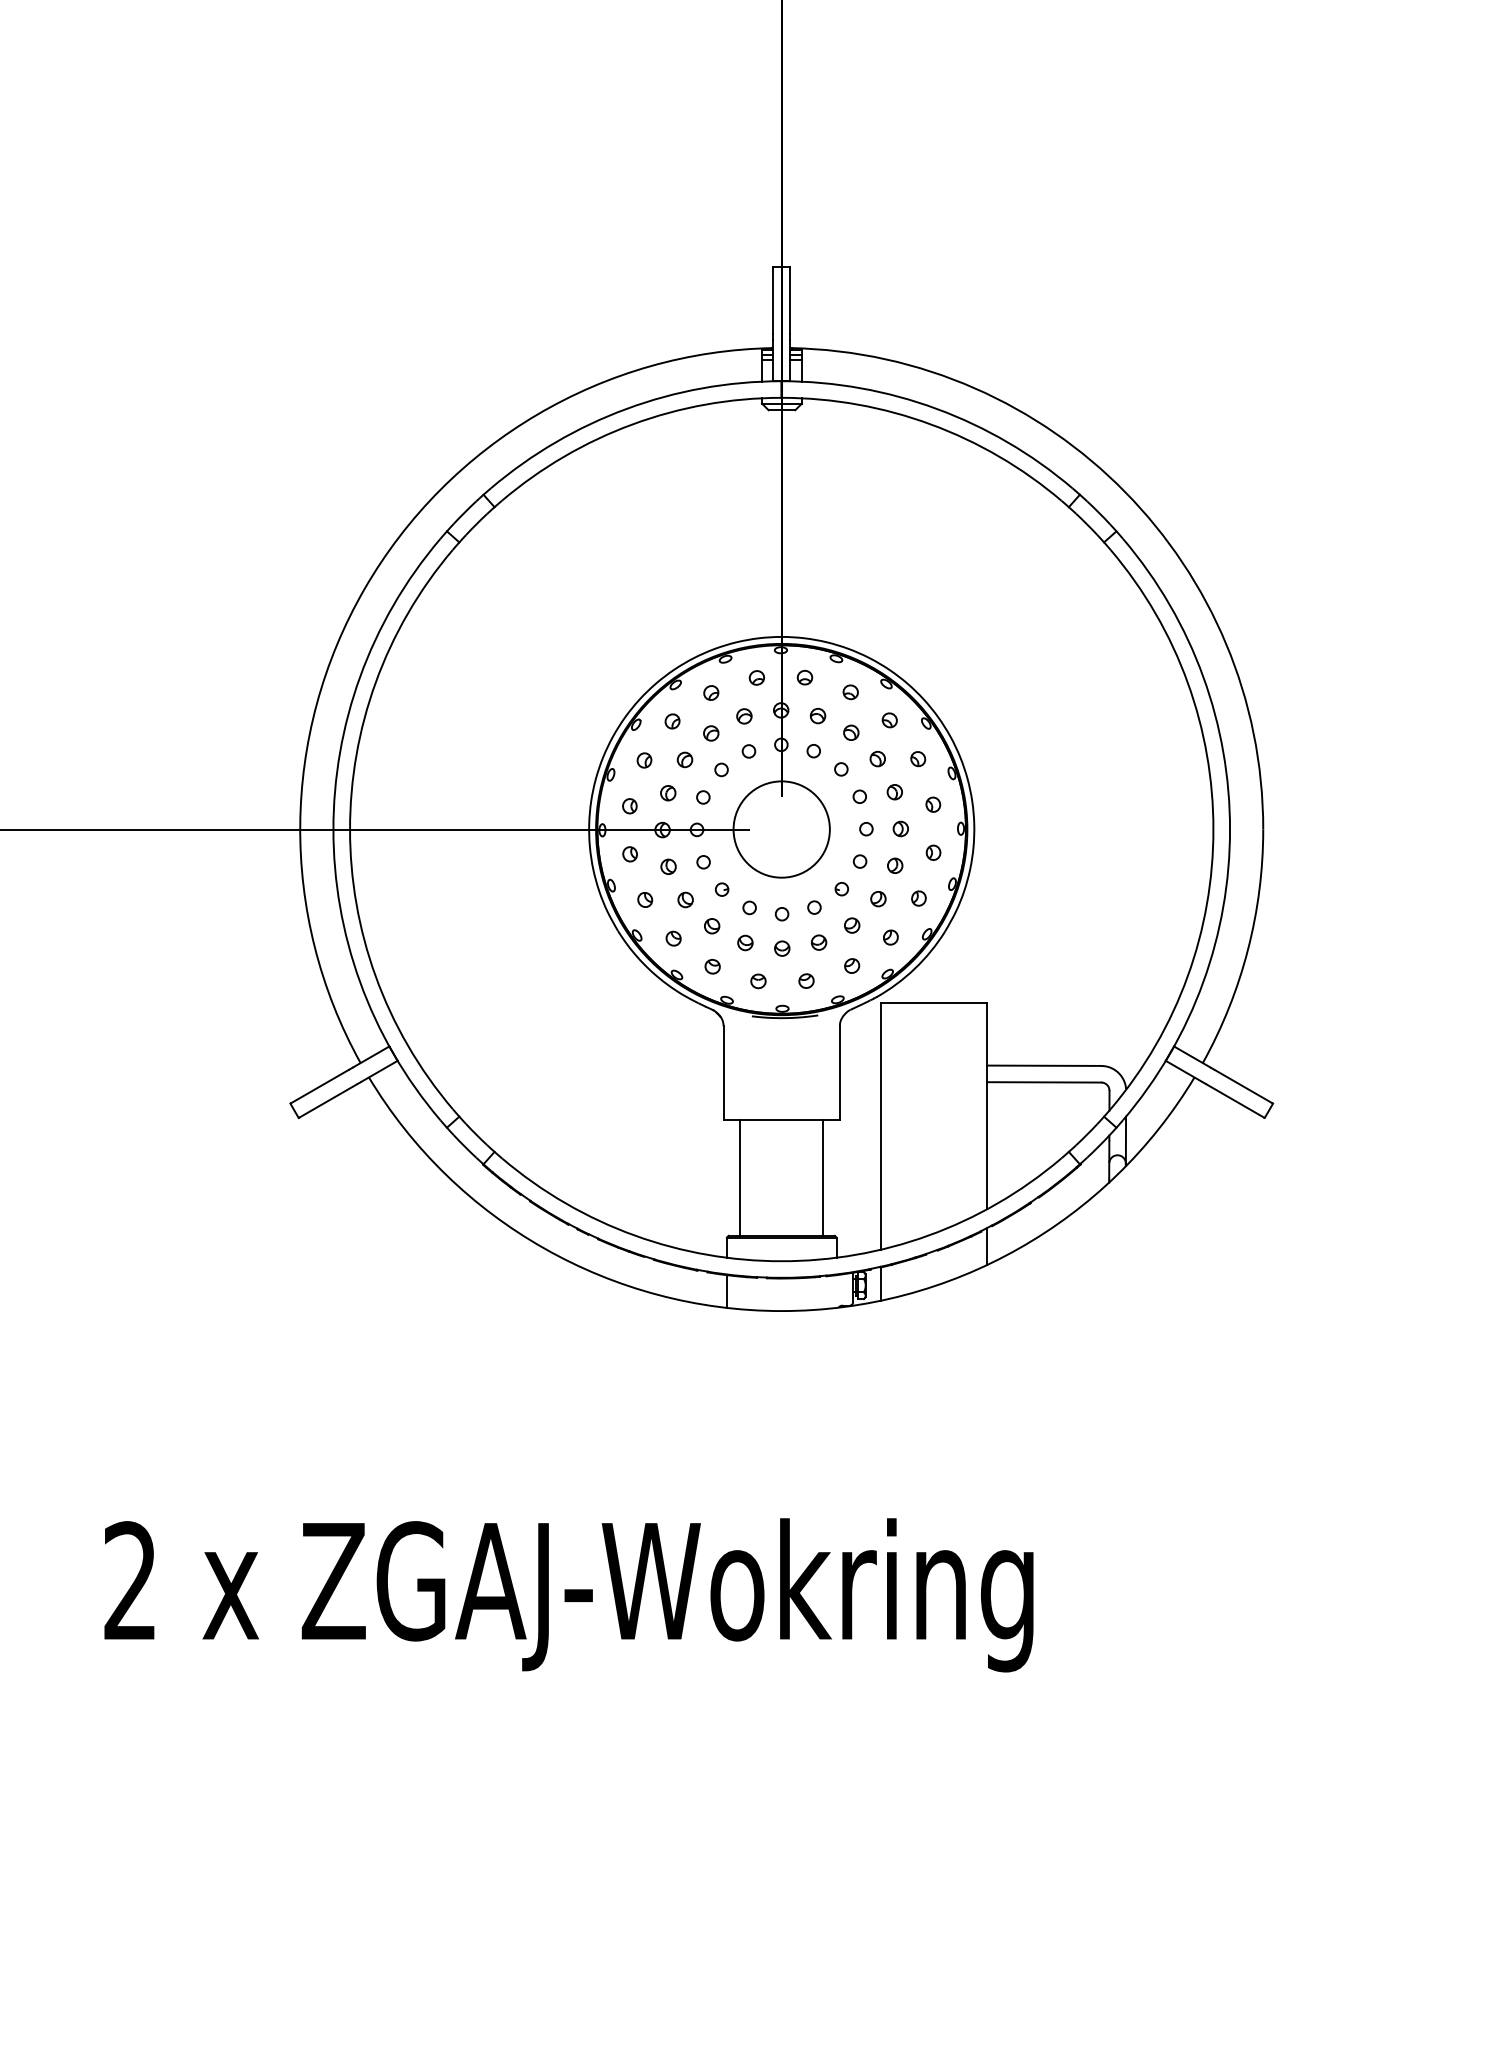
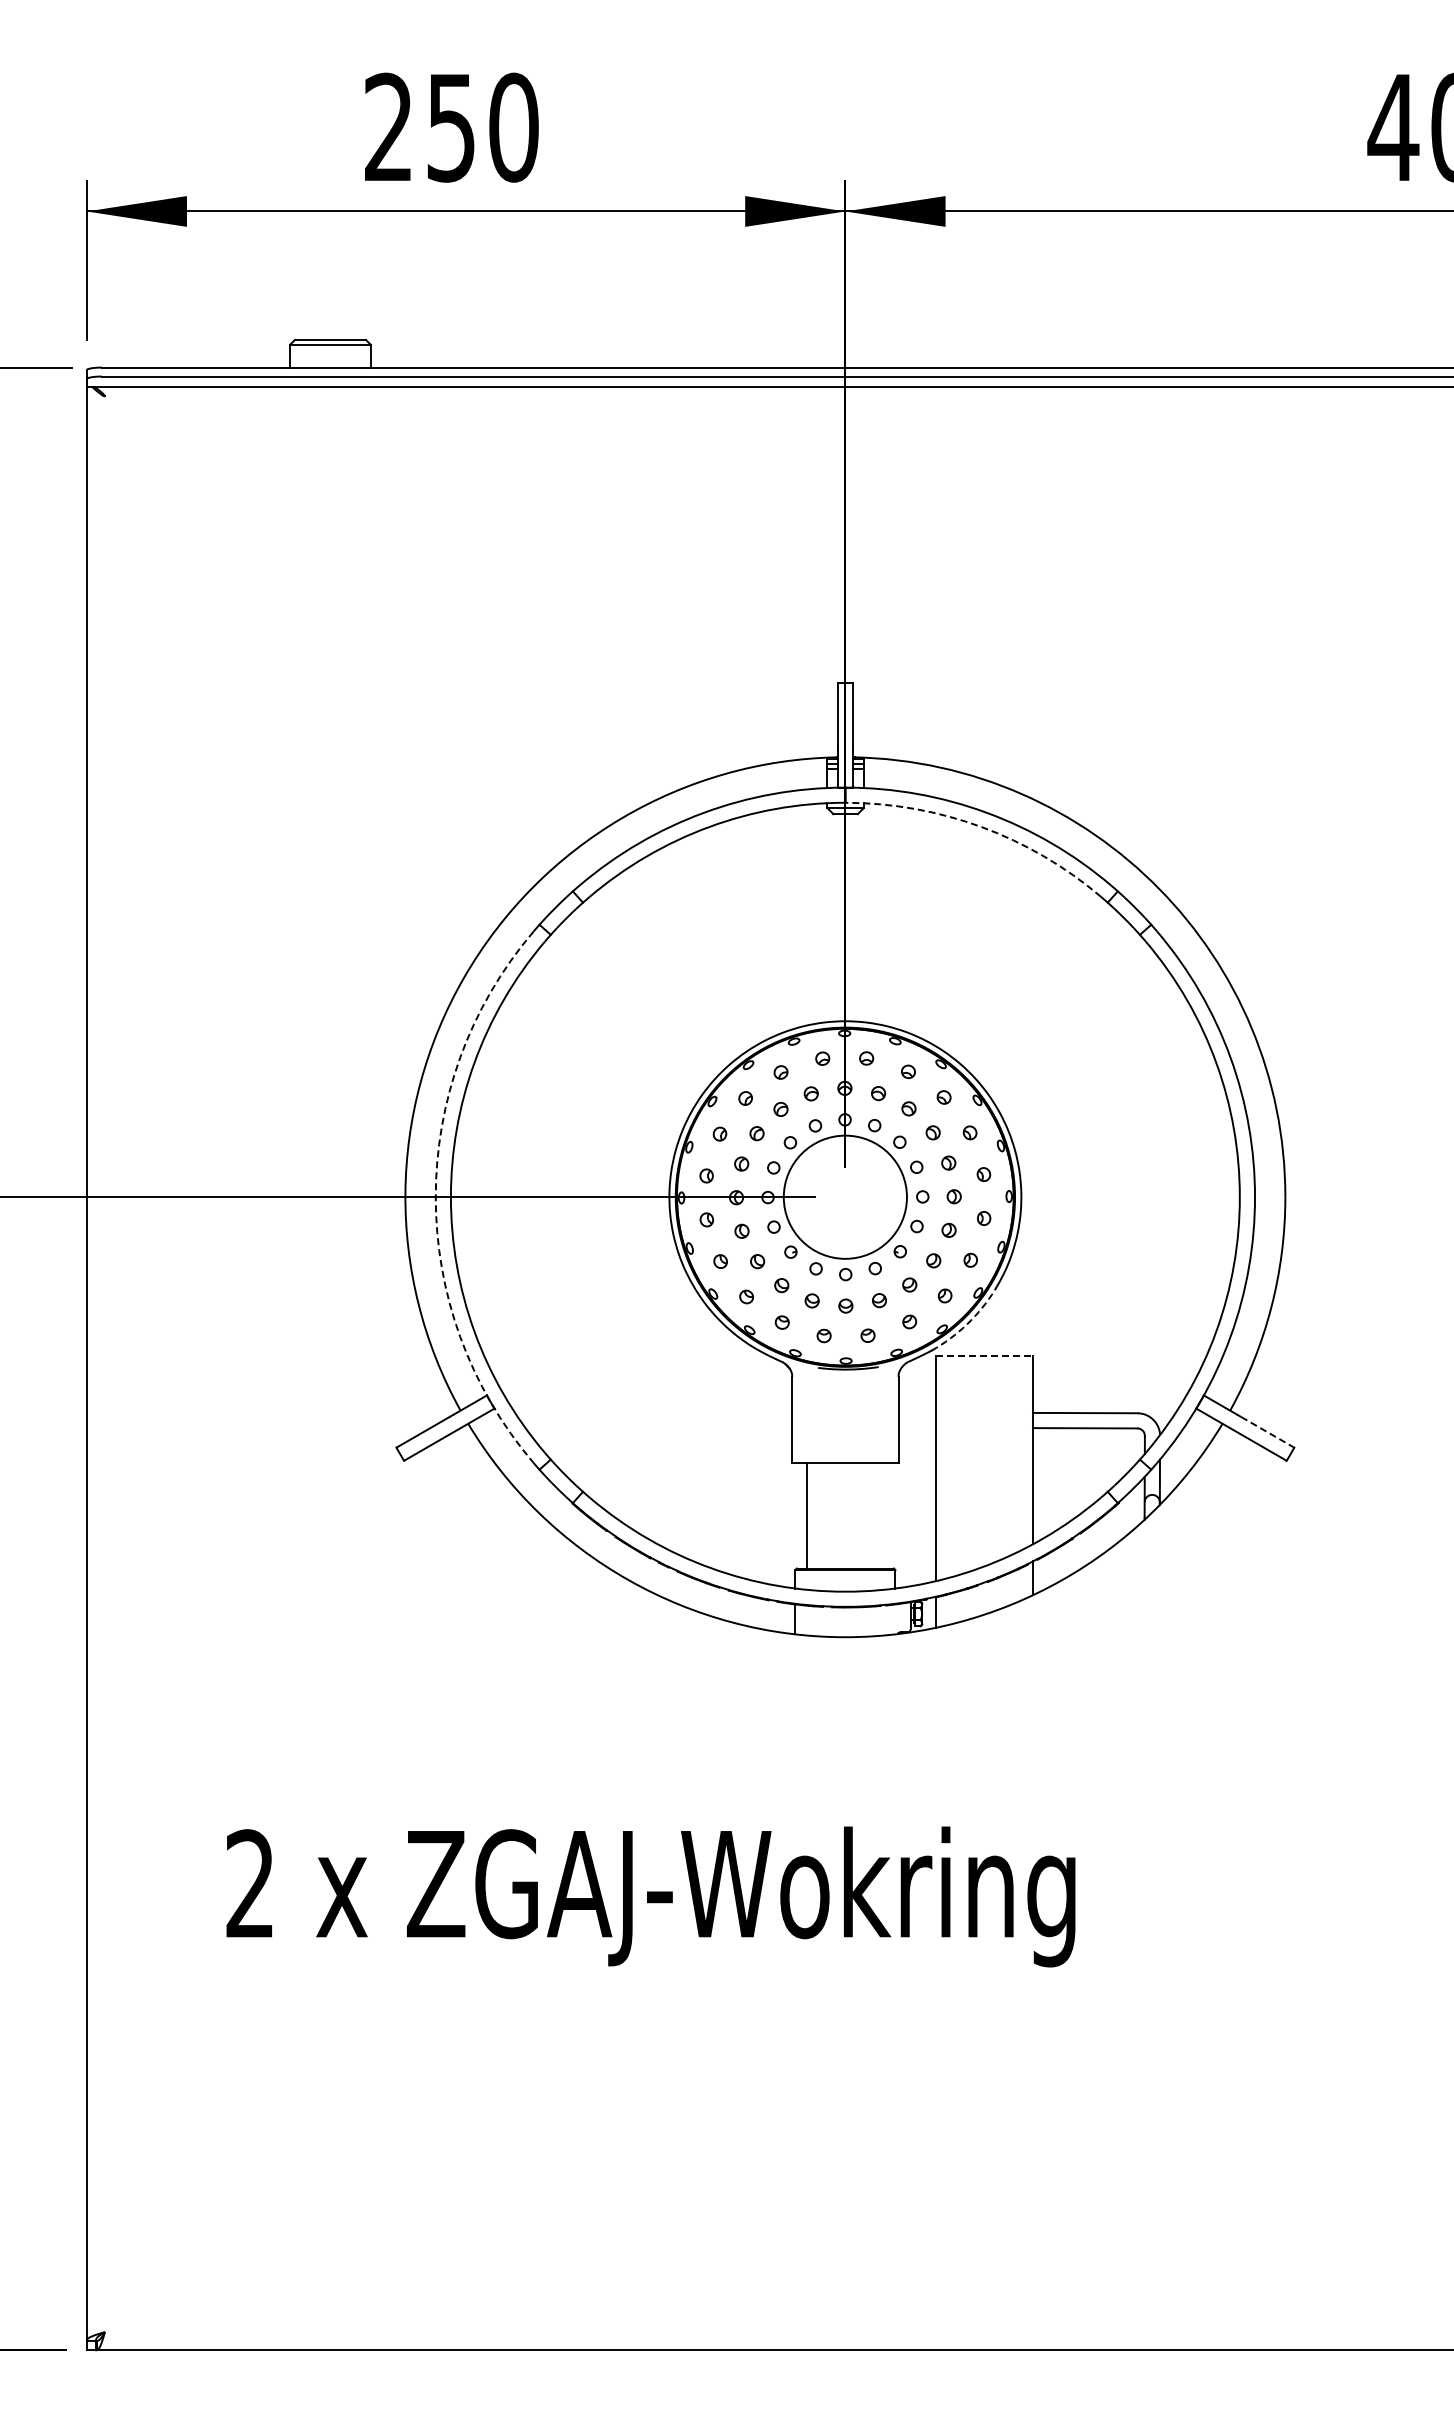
arc: (930, 424) -> (981, 827), solid -> dashed
arc: (333, 829) -> (435, 1197), solid -> dashed
circle: (781, 829) -> (845, 1197), size x1.4
arc: (915, 968) -> (967, 1324), solid -> dashed
line: (933, 1003) -> (984, 1356), solid -> dashed
line: (1243, 1087) -> (1267, 1432), solid -> dashed
line: (823, 1177) -> (883, 1515), removed

